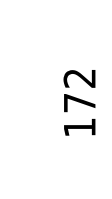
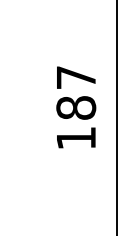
text: (79, 90) -> (75, 92), 172 -> 187

